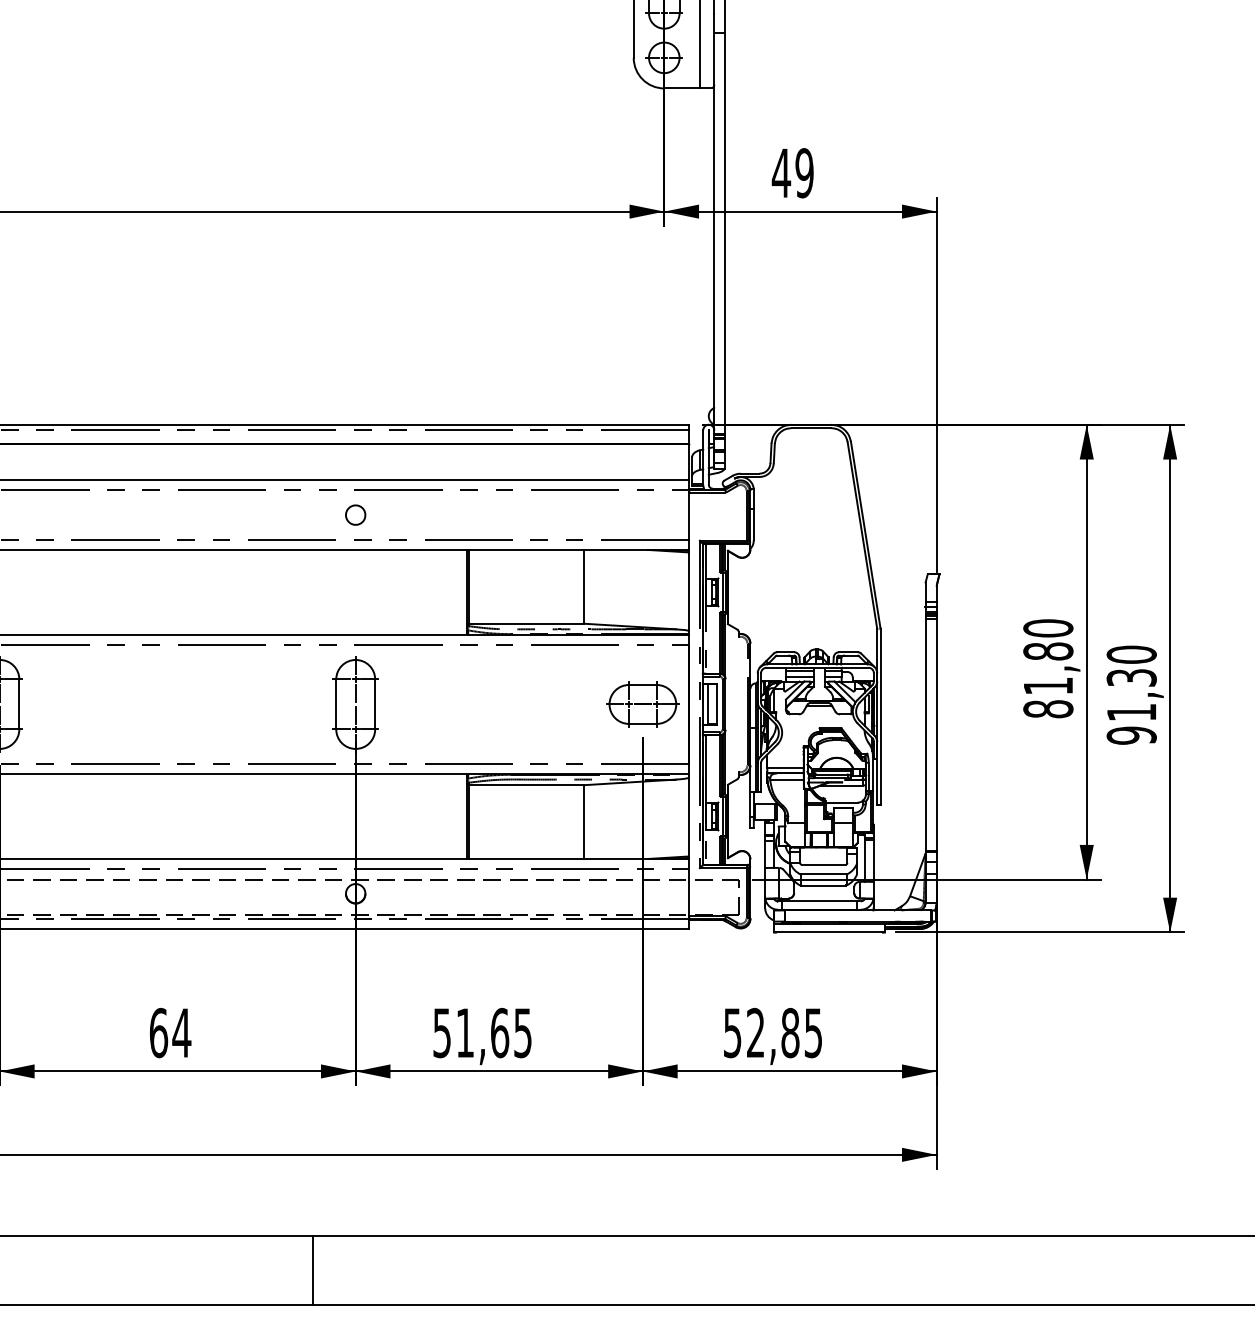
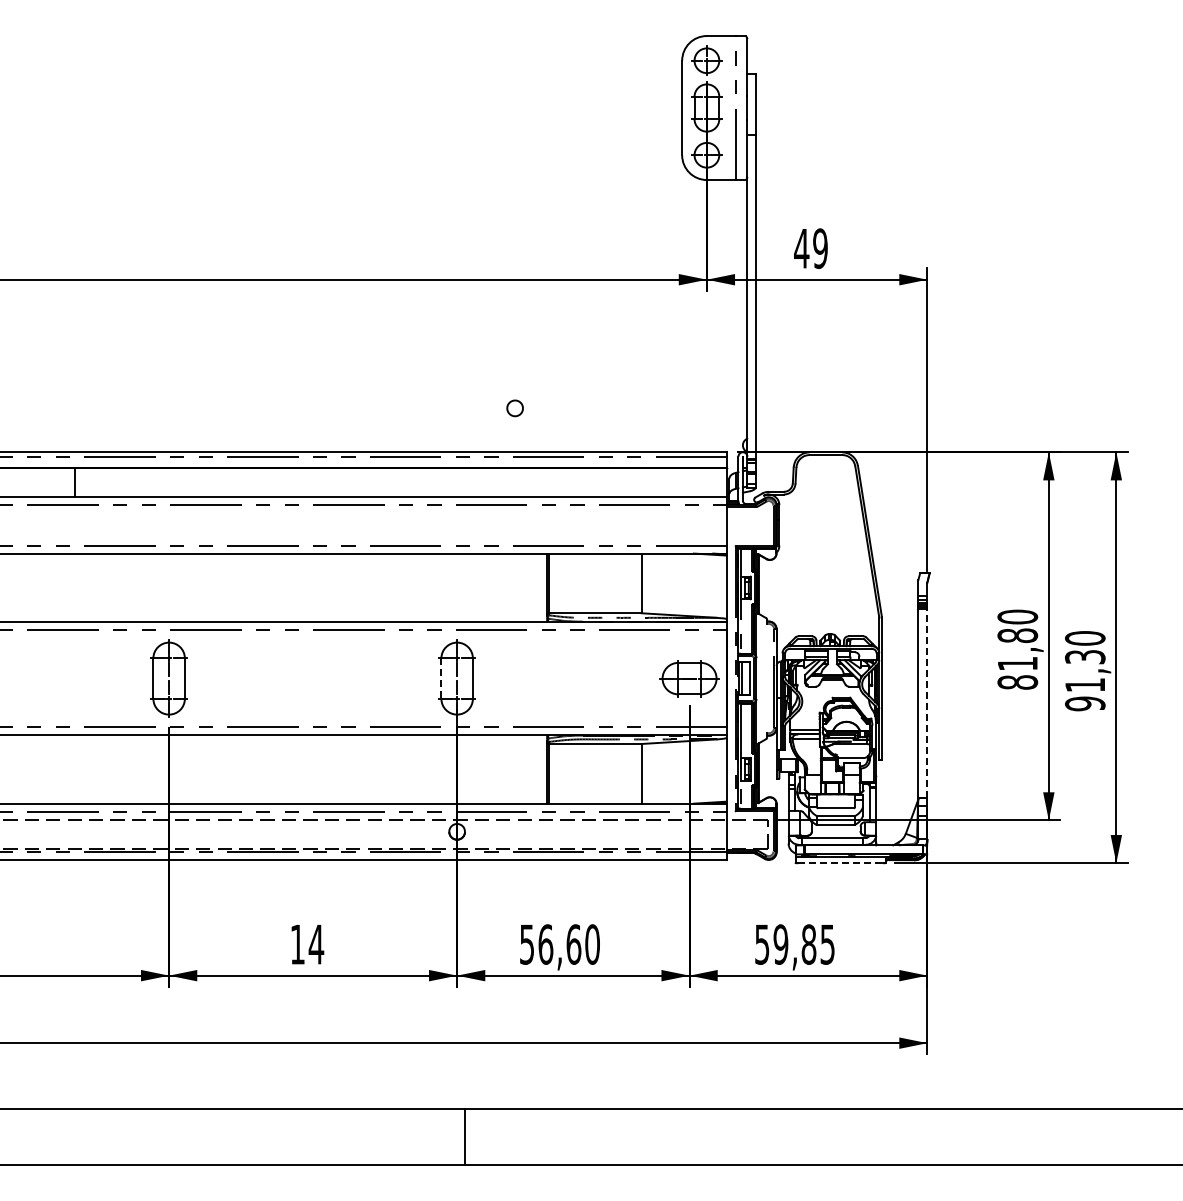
part: (354, 515) -> (514, 408), moved
line: (336, 705) -> (441, 679), solid -> dashed
line: (936, 733) -> (927, 702), solid -> dashed
line: (829, 932) -> (840, 863), solid -> dashed
text: (158, 1032) -> (297, 944), 64 -> 14
text: (493, 1032) -> (568, 944), 51,65 -> 56,60
text: (755, 1032) -> (780, 944), 52,85 -> 59,85
line: (312, 1270) -> (464, 1136), moved

